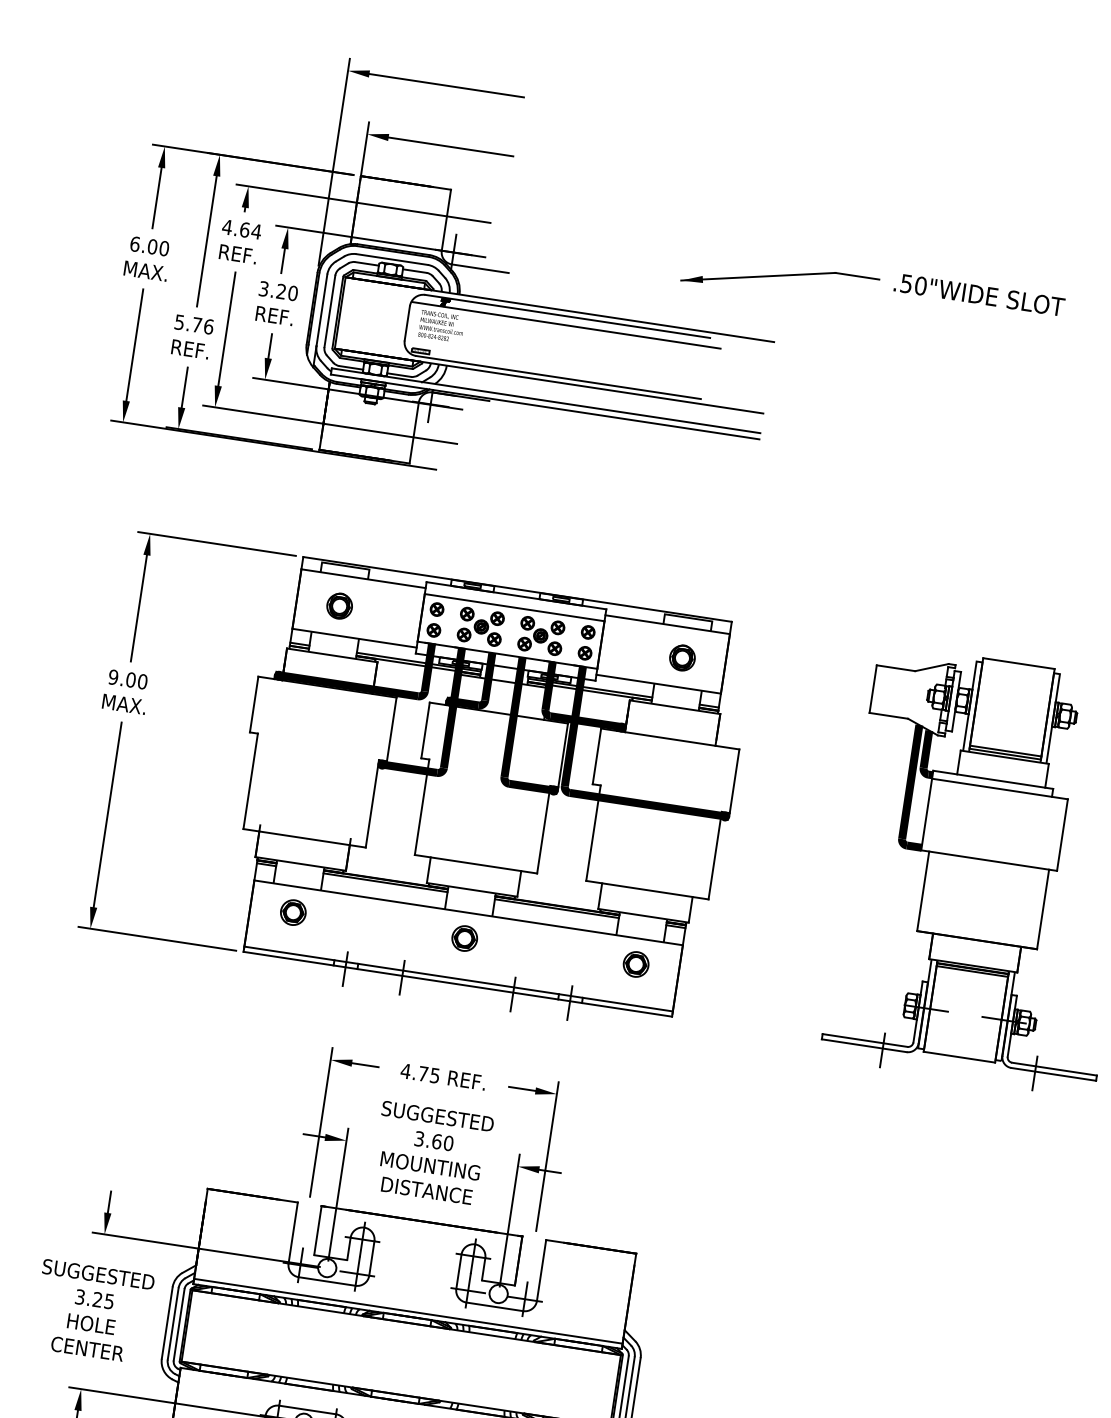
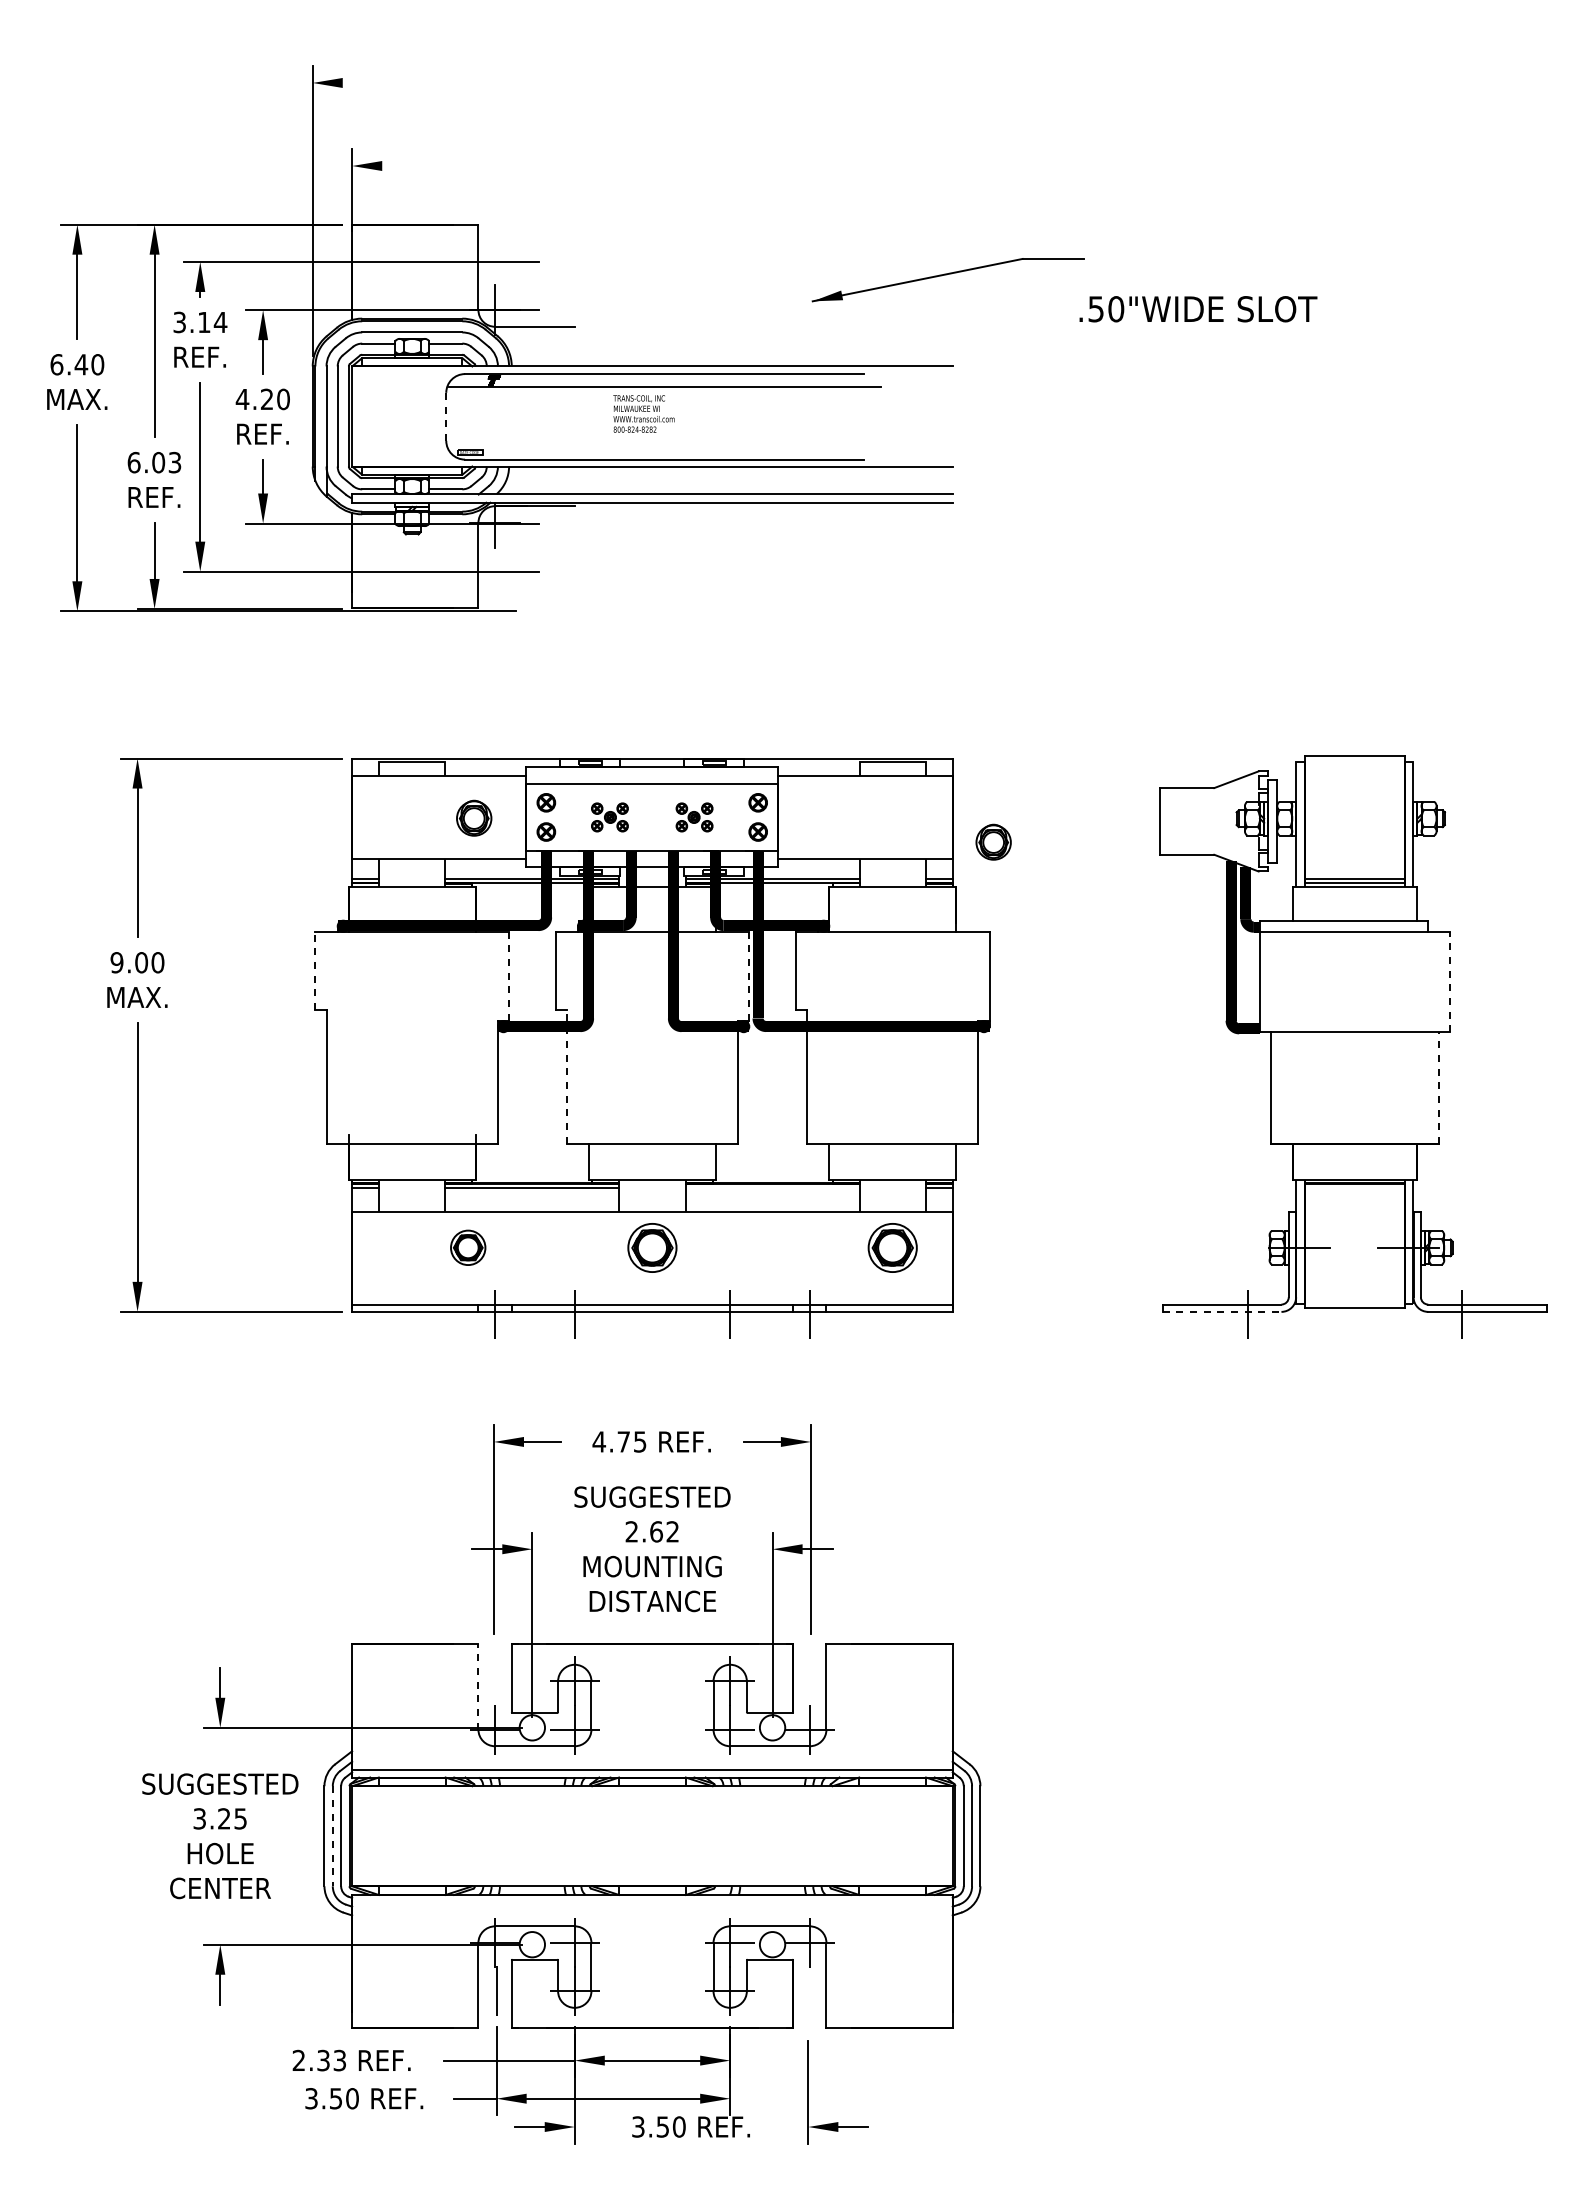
line: (446, 85) -> (450, 82), removed
line: (450, 147) -> (469, 166), removed
text: (235, 228) -> (191, 322), 4.64 -> 3.14
text: (152, 246) -> (81, 364), 6.00 -> 6.40
text: (263, 289) -> (242, 399), 3.20 -> 4.20
text: (979, 295) -> (1198, 309), moved
line: (407, 323) -> (446, 417), solid -> dashed
text: (194, 324) -> (154, 462), 5.76 -> 6.03
text: (441, 326) -> (643, 413), moved
part: (339, 605) -> (474, 817), moved
part: (480, 626) -> (609, 817), size x0.6
part: (541, 636) -> (694, 817), size x0.6
part: (682, 657) -> (993, 841), moved
line: (254, 704) -> (315, 970), solid -> dashed
line: (391, 731) -> (509, 979), solid -> dashed
line: (562, 757) -> (749, 979), solid -> dashed
line: (421, 807) -> (566, 1076), solid -> dashed
line: (1062, 834) -> (1450, 981), solid -> dashed
line: (556, 908) -> (772, 1187), removed
line: (1042, 909) -> (1438, 1088), solid -> dashed
part: (293, 912) -> (468, 1247), moved
part: (464, 938) -> (652, 1247), size x1.4
part: (636, 964) -> (892, 1247), size x1.4
line: (972, 971) -> (1354, 1187), removed
line: (864, 1045) -> (1222, 1311), solid -> dashed
text: (434, 1140) -> (652, 1531), 3.60 -> 2.62
line: (293, 1232) -> (478, 1686), solid -> dashed
line: (172, 1324) -> (332, 1836), solid -> dashed

